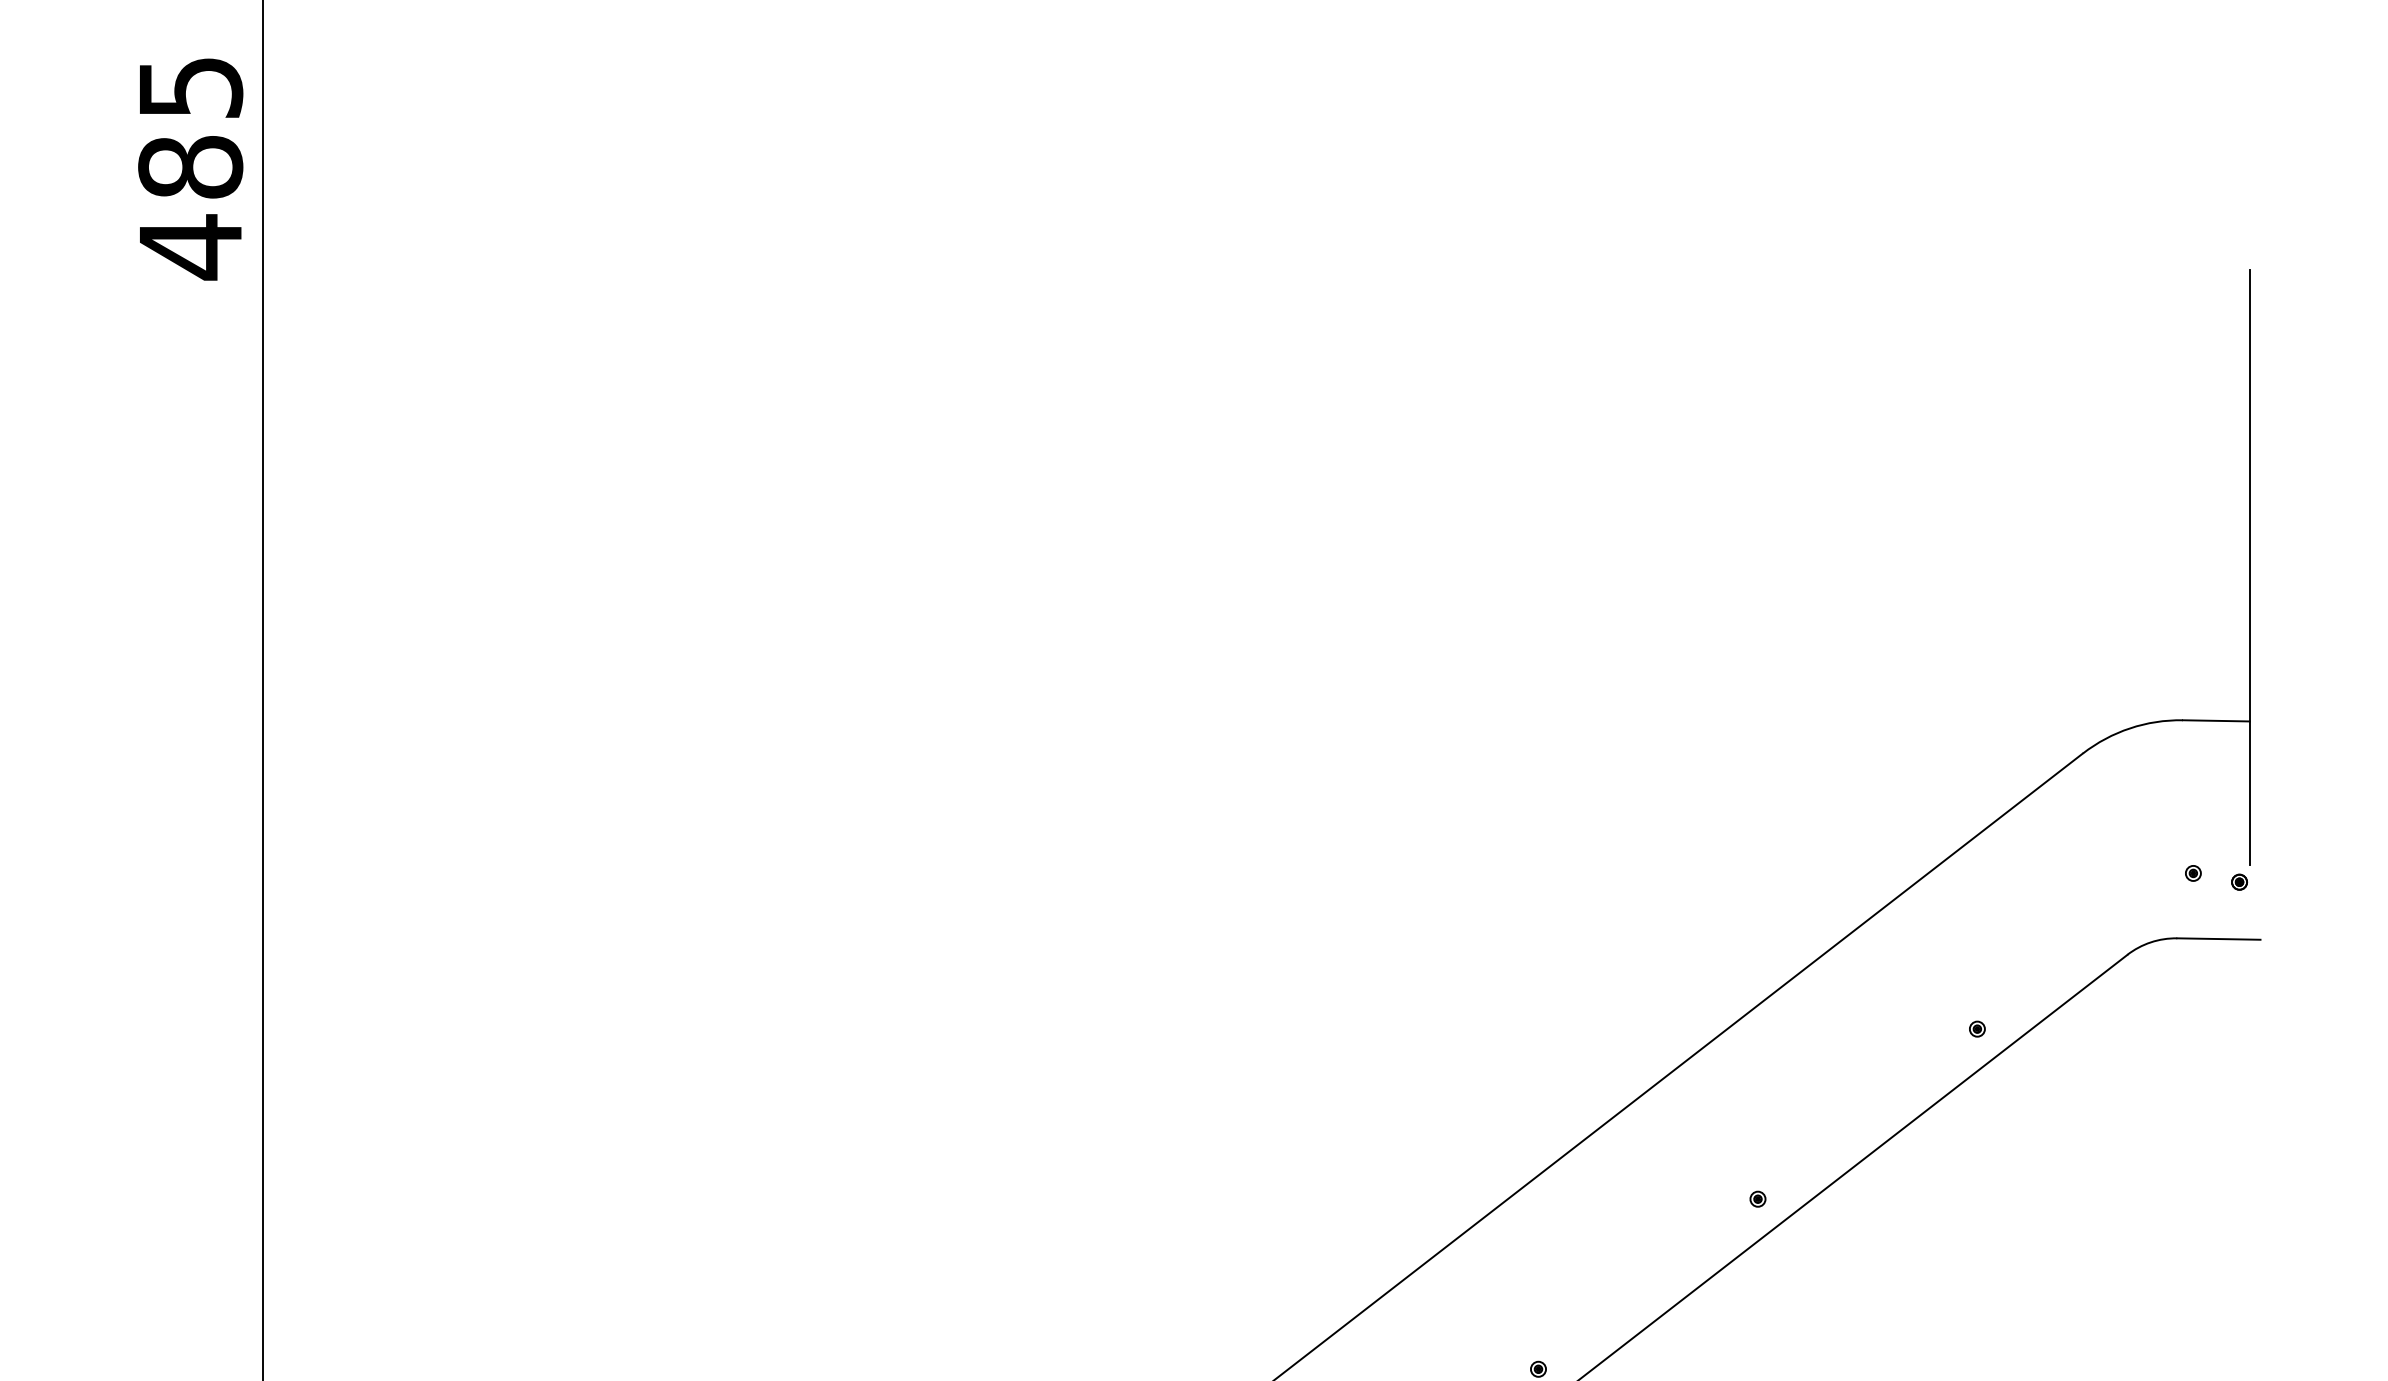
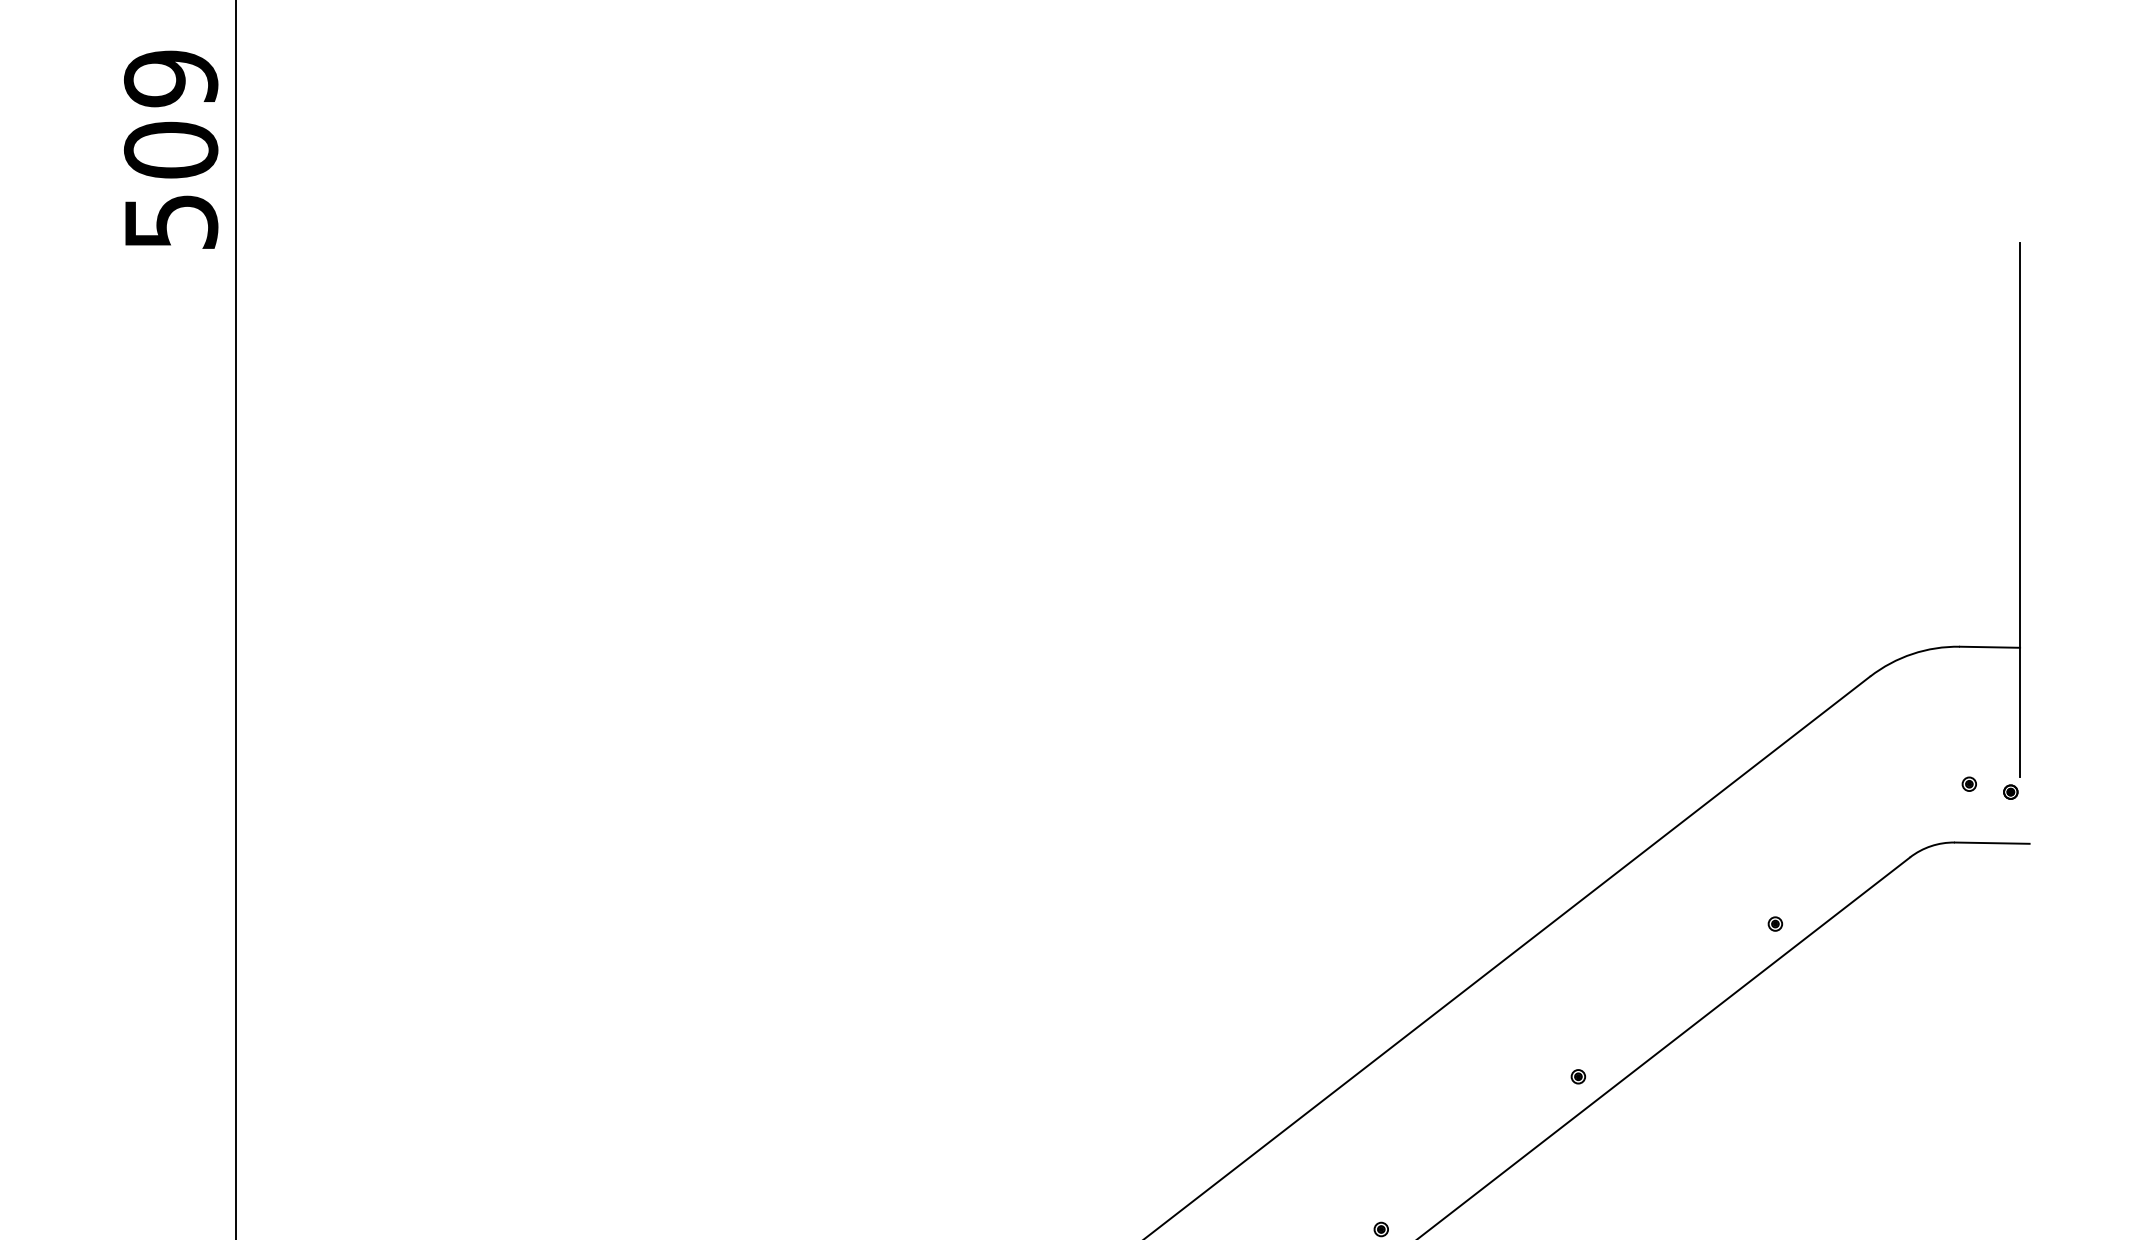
text: (191, 167) -> (171, 150), 485 -> 509

